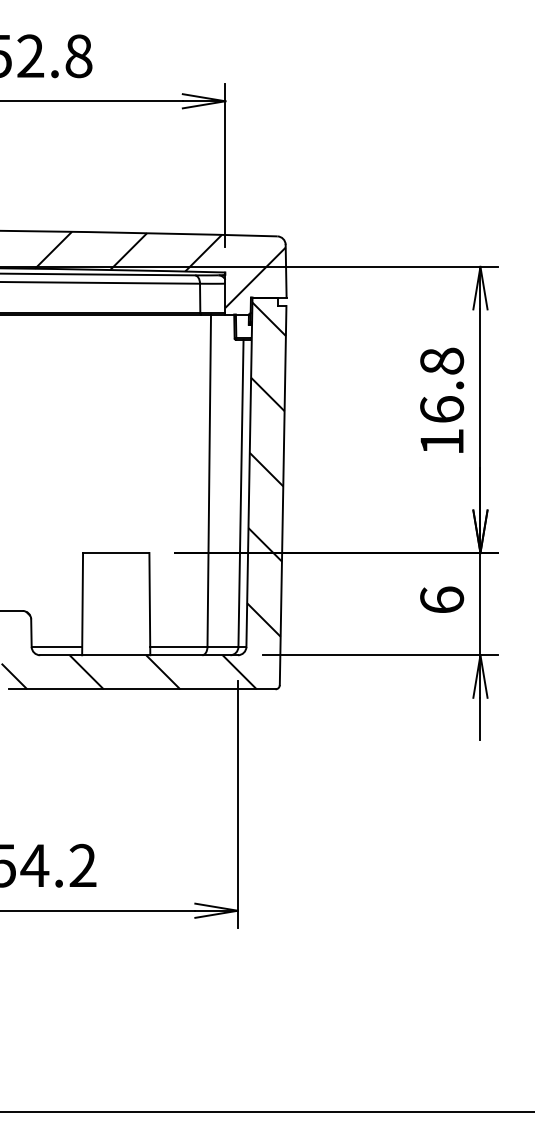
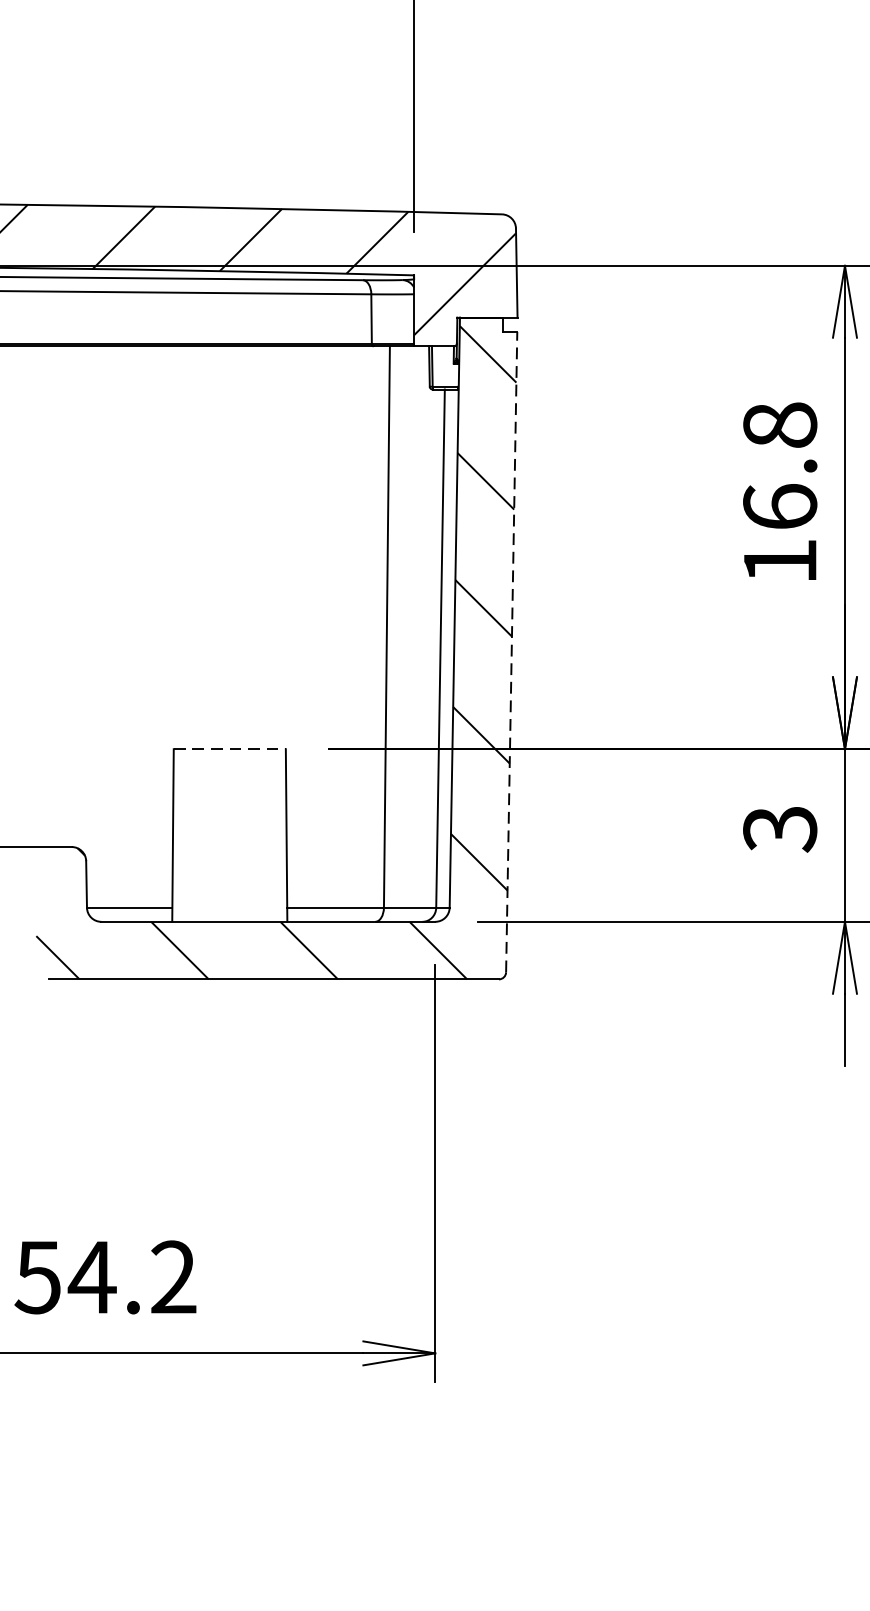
line: (283, 495) -> (512, 652), solid -> dashed
line: (116, 553) -> (230, 749), solid -> dashed
text: (442, 600) -> (780, 829), 6 -> 3

